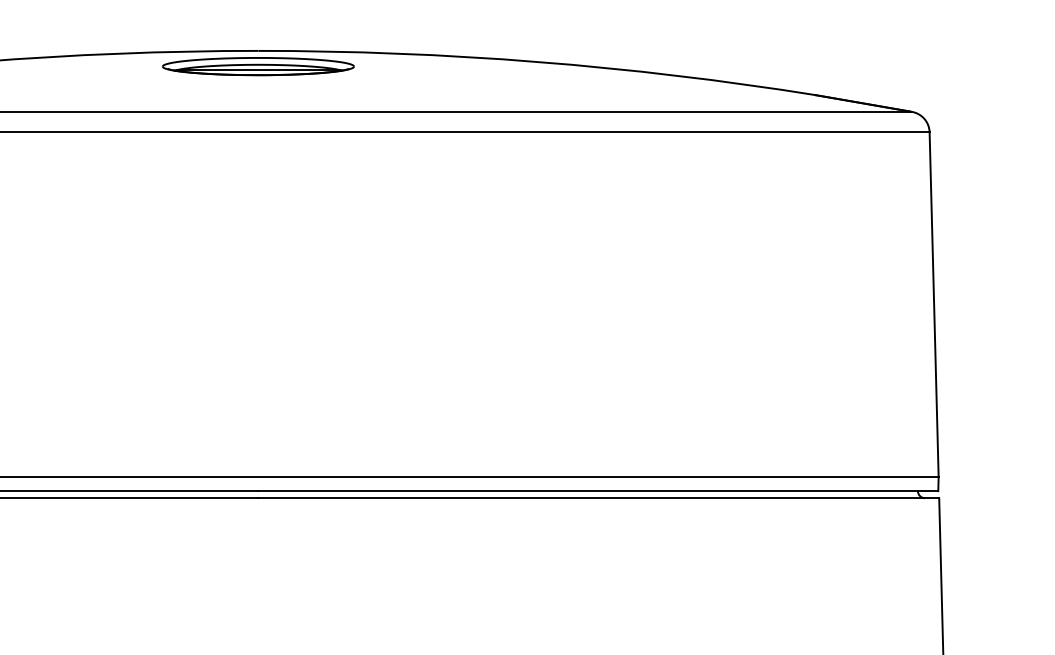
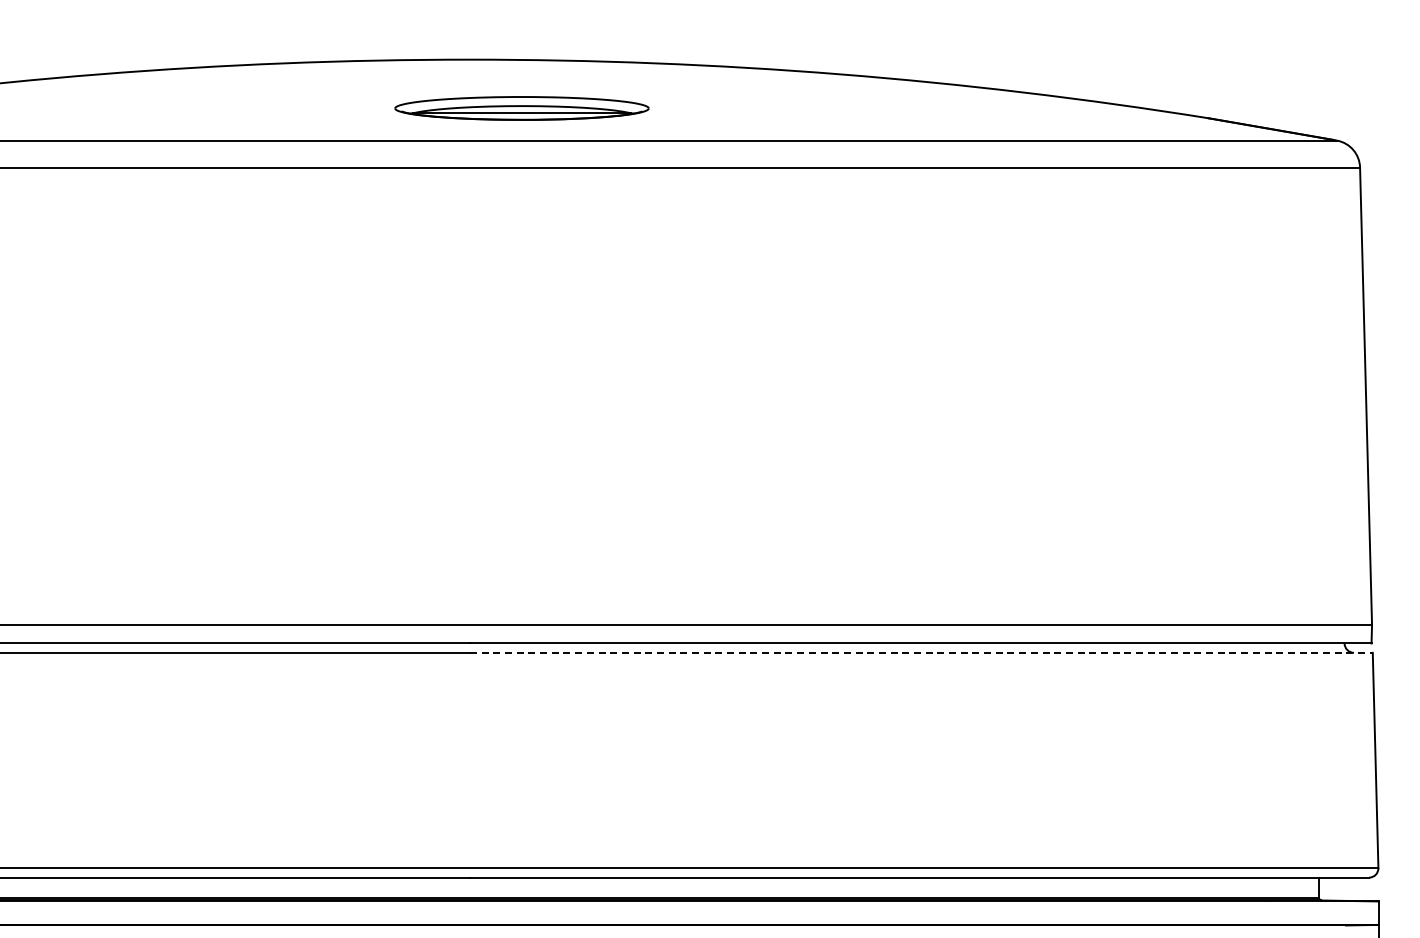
part: (258, 66) -> (521, 108), moved
line: (598, 497) -> (921, 652), solid -> dashed

